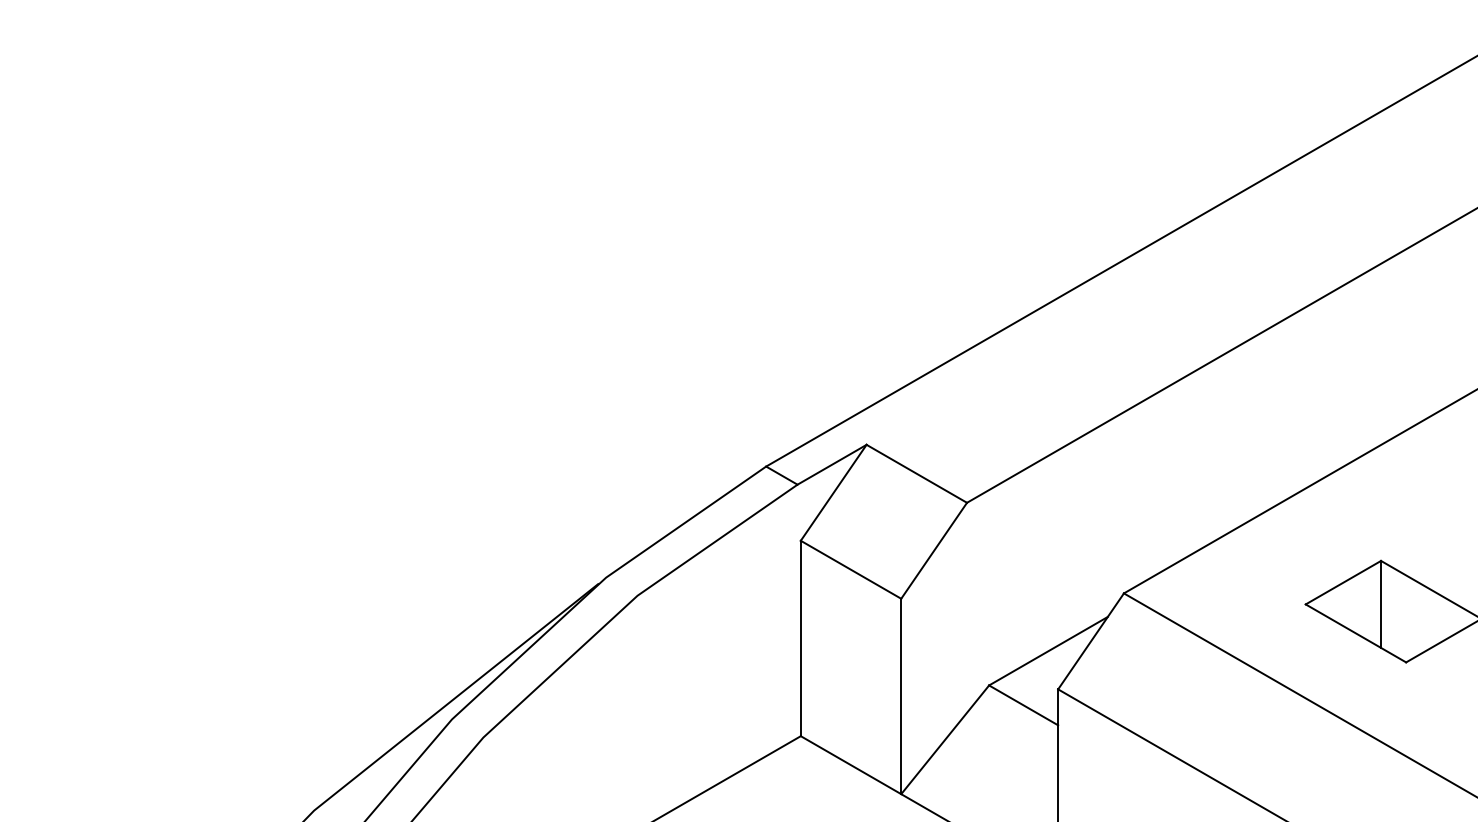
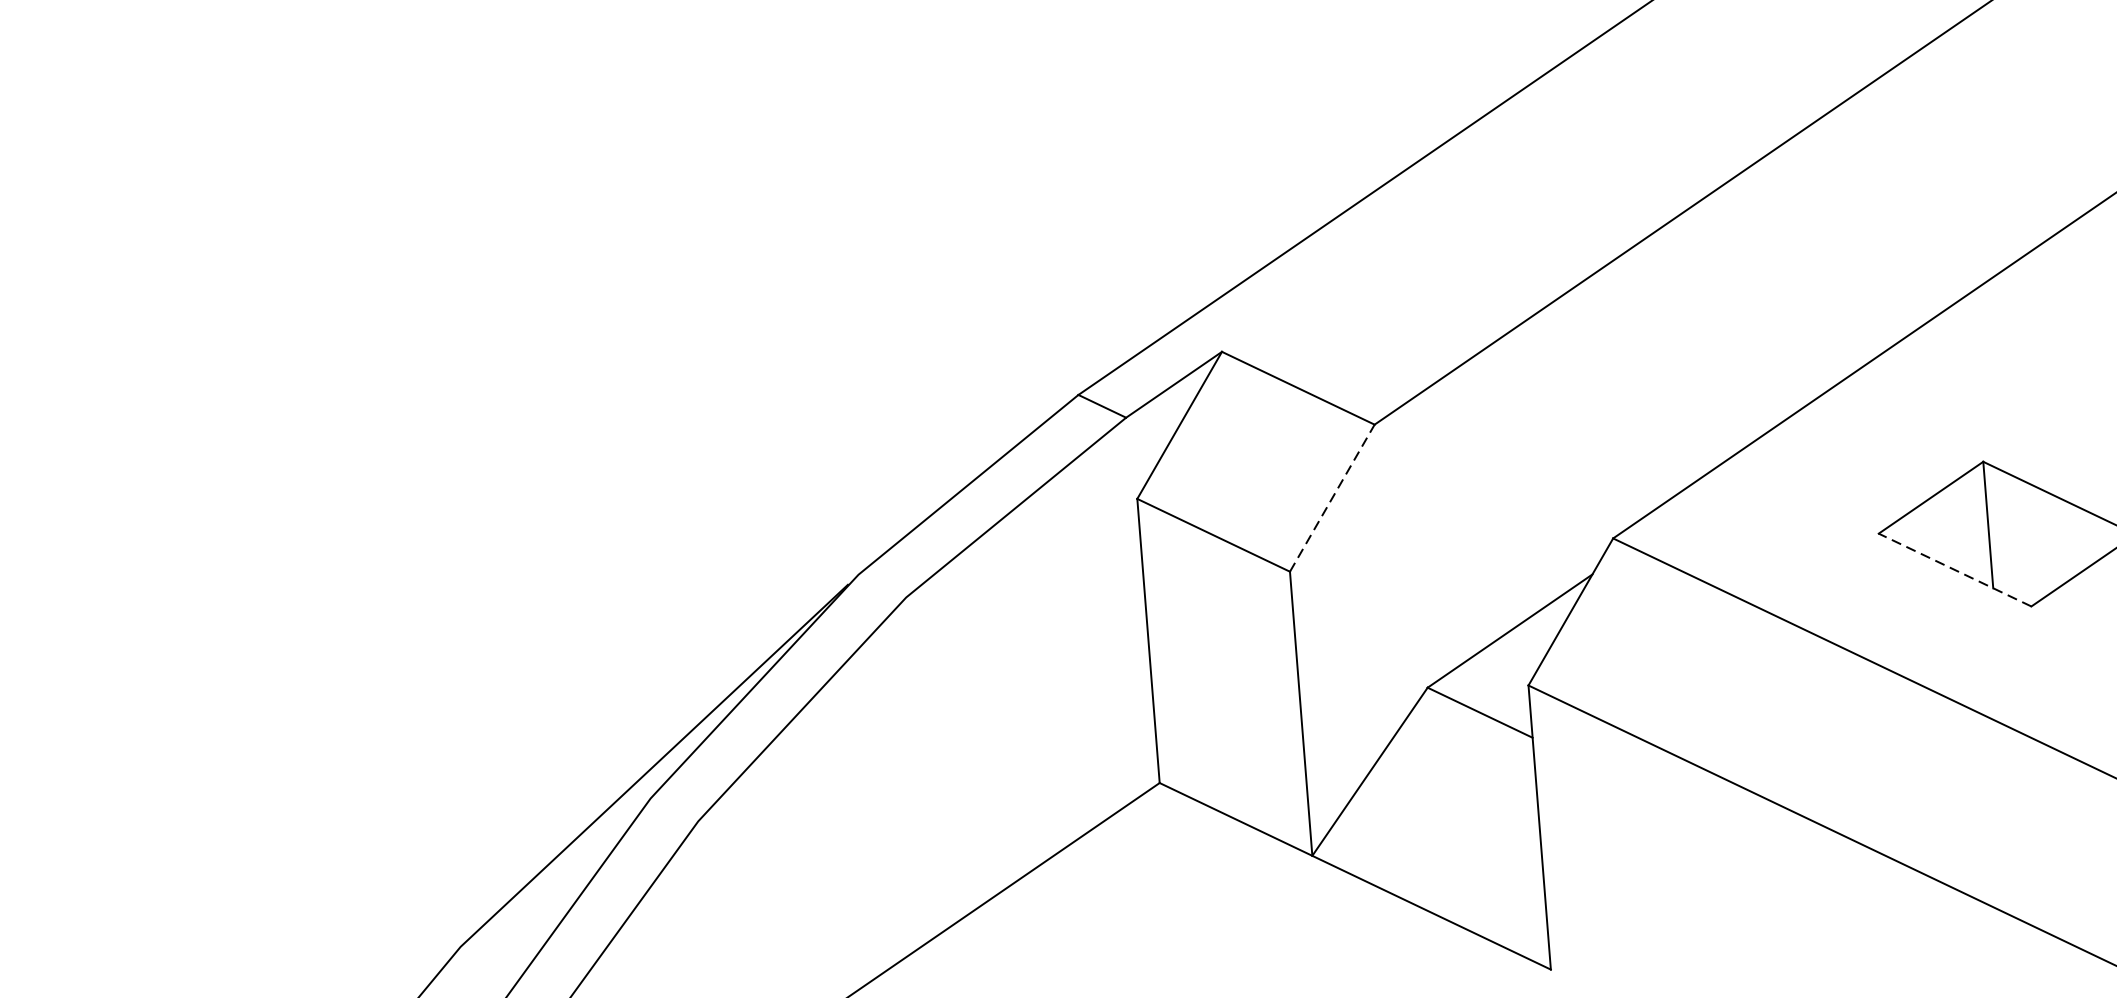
line: (934, 550) -> (1332, 497), solid -> dashed
line: (1355, 633) -> (1954, 570), solid -> dashed

